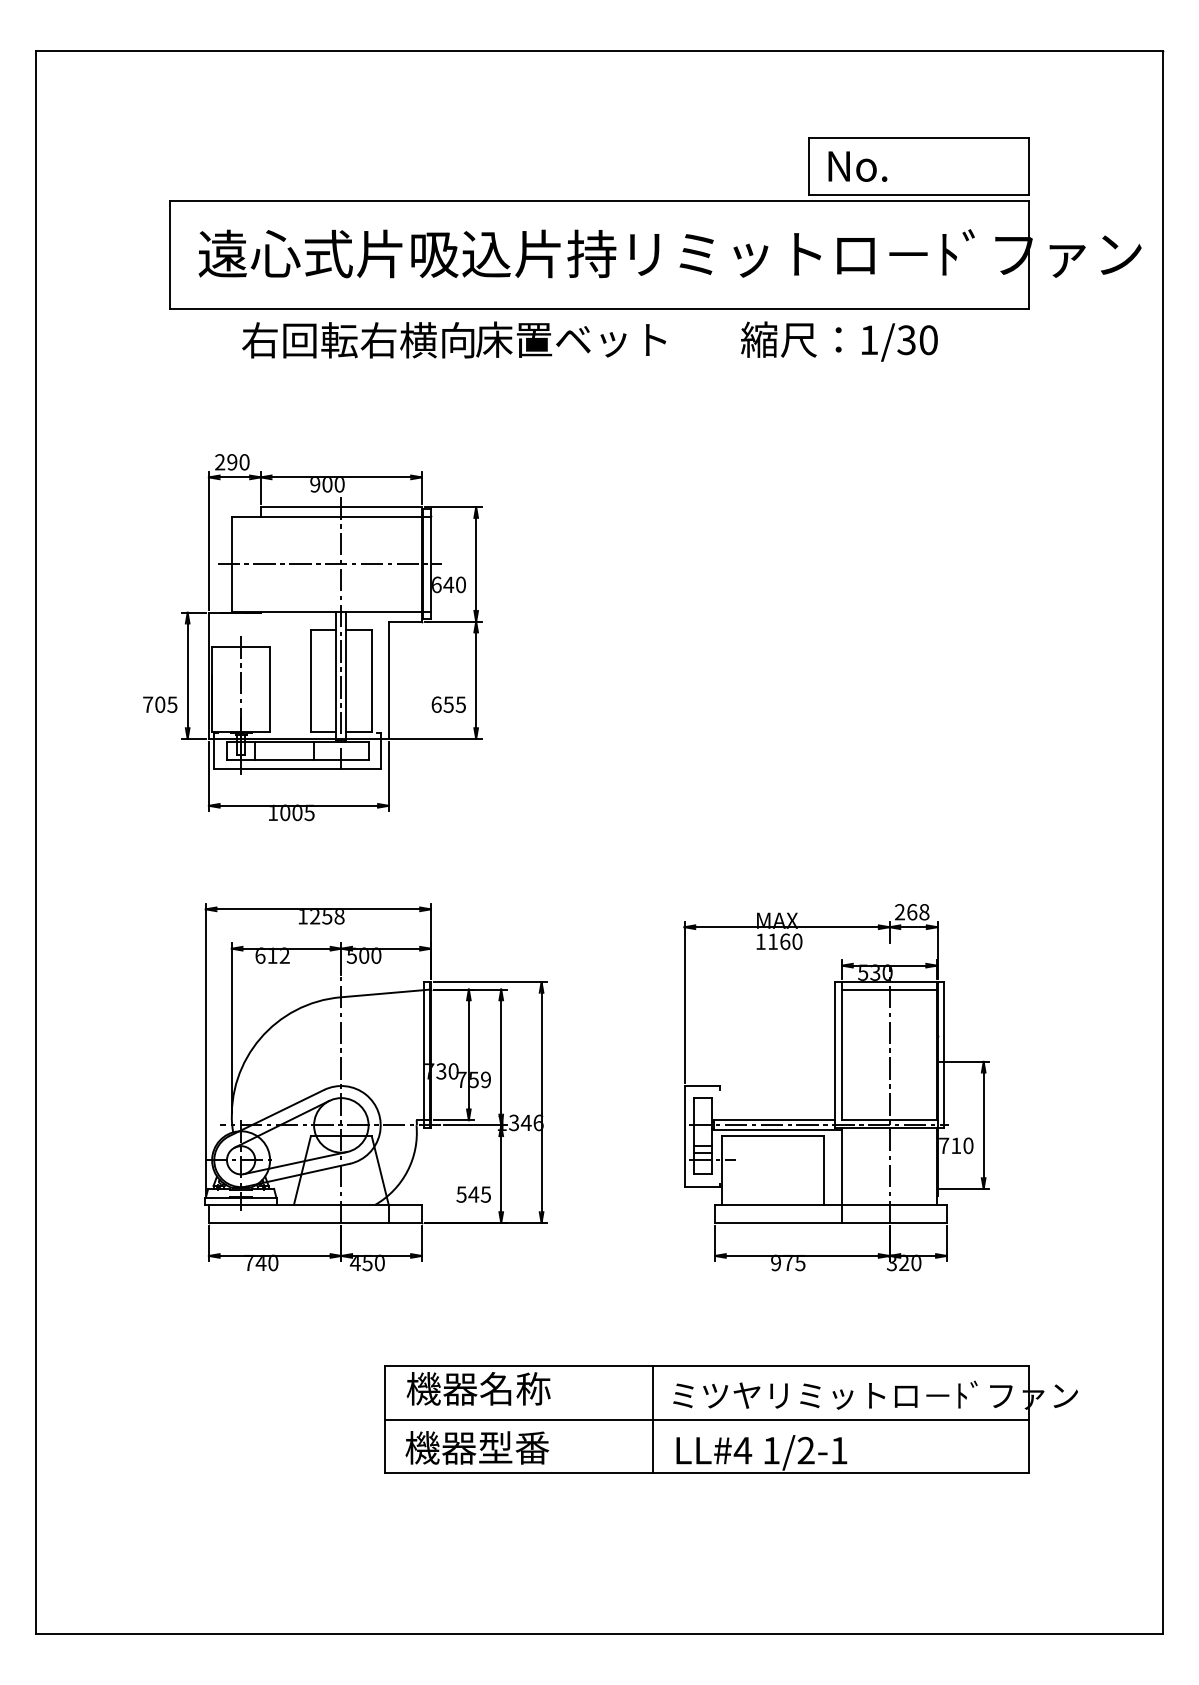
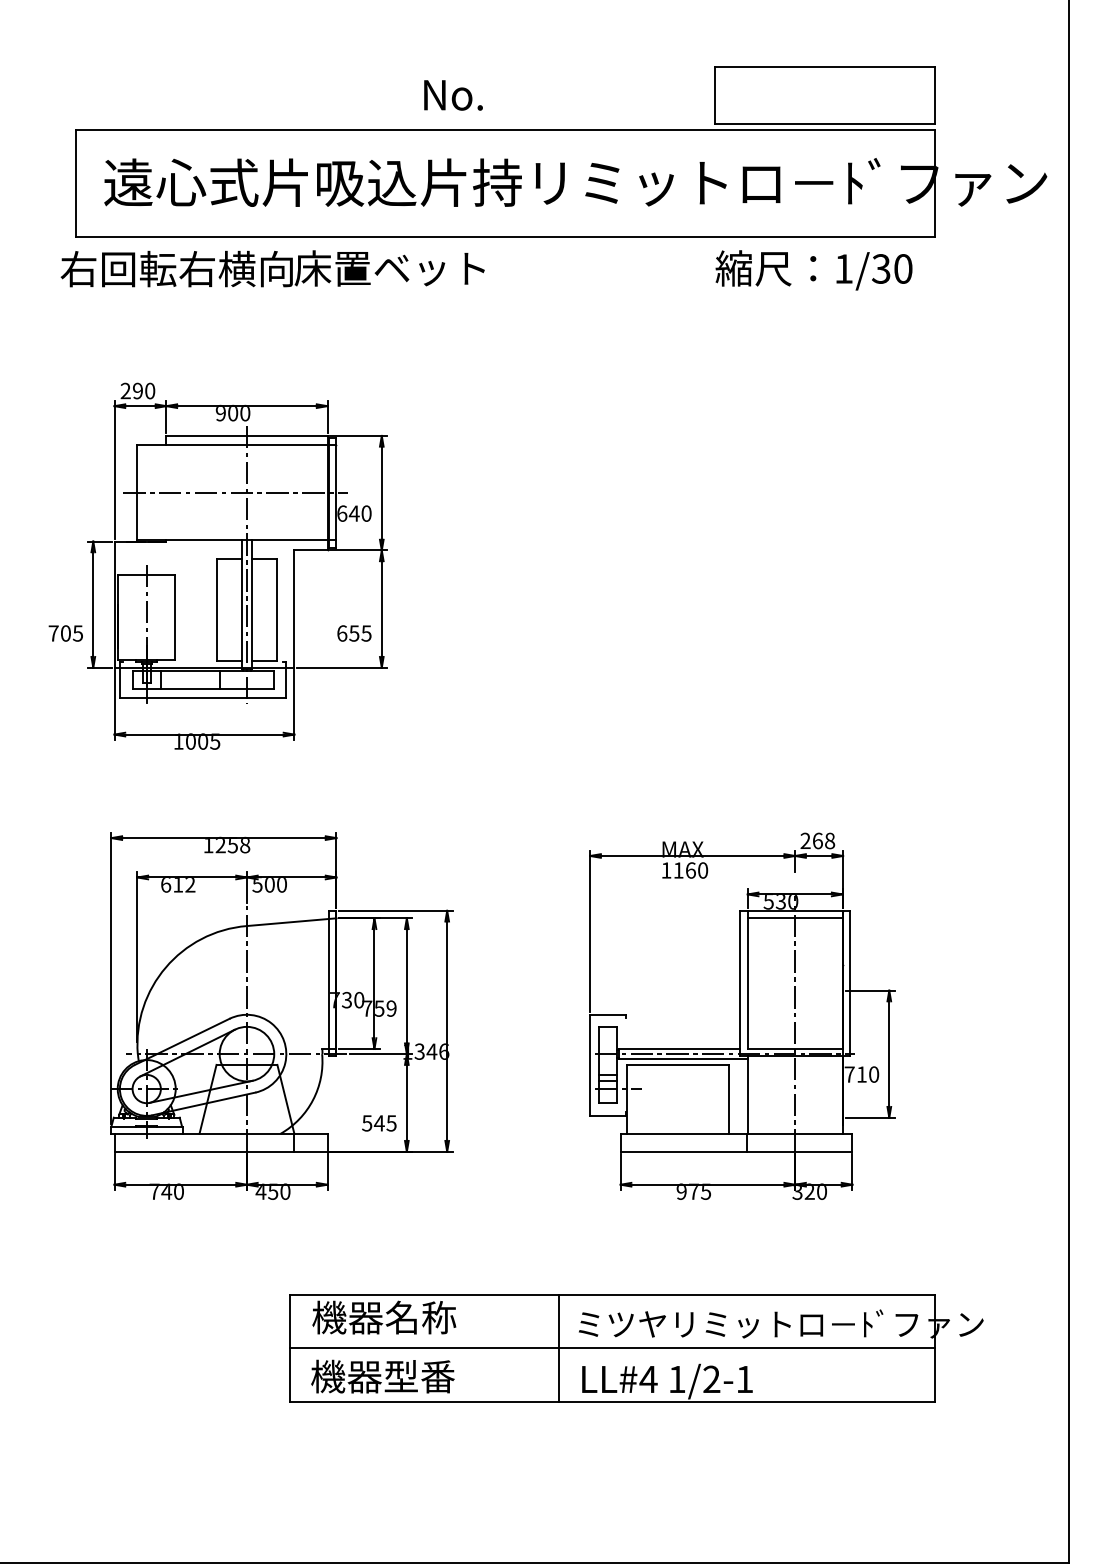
text: (857, 166) -> (453, 95), moved
text: (454, 339) -> (273, 268), moved
text: (839, 341) -> (814, 270), moved

